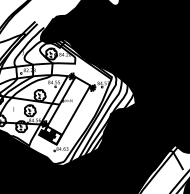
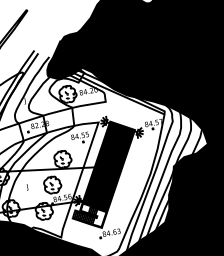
fill: (68, 105) -> (108, 166), added

